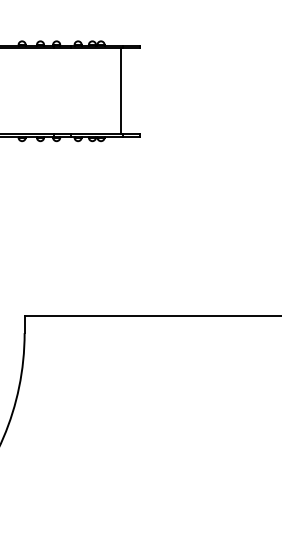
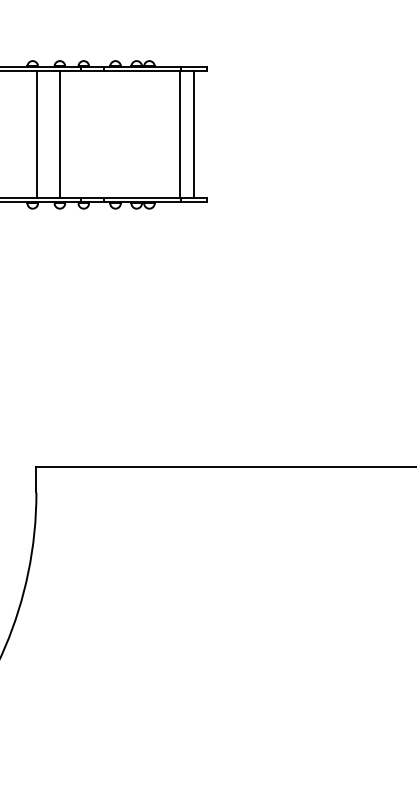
line: (24, 91) -> (36, 135), added
line: (40, 91) -> (59, 135), added
line: (130, 91) -> (192, 135), added

